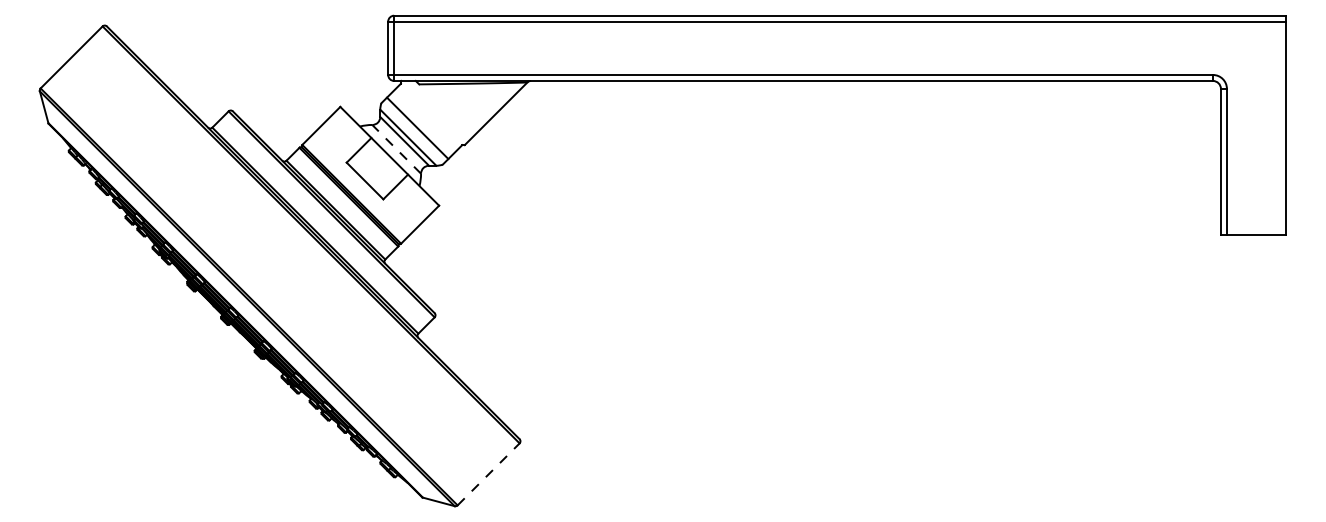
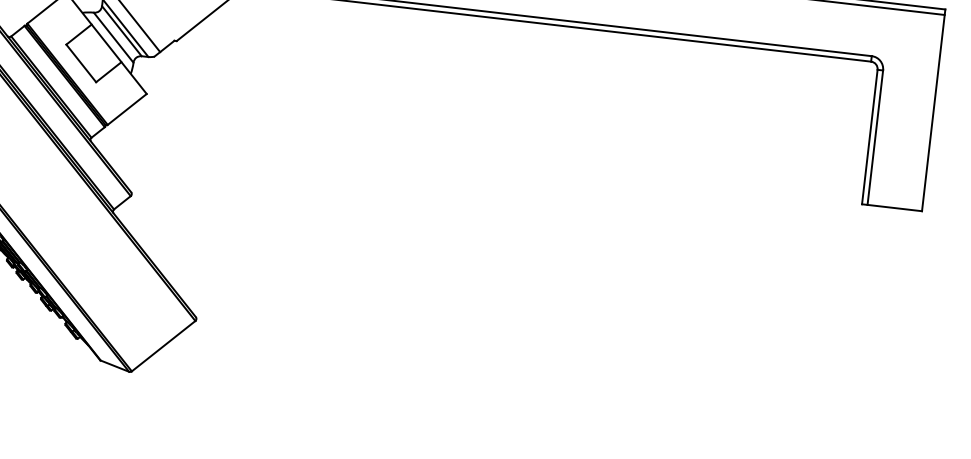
line: (396, 149) -> (113, 37), dashed -> solid
line: (488, 474) -> (163, 346), dashed -> solid

